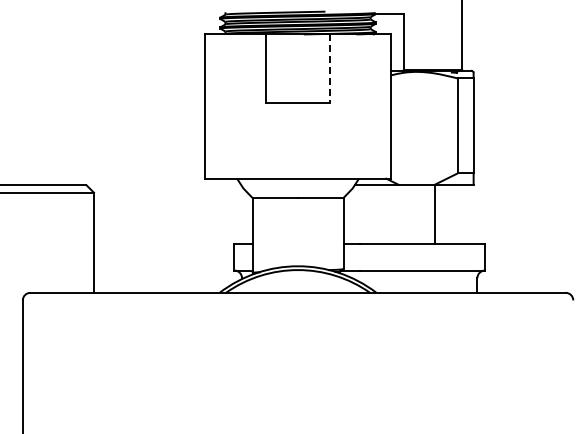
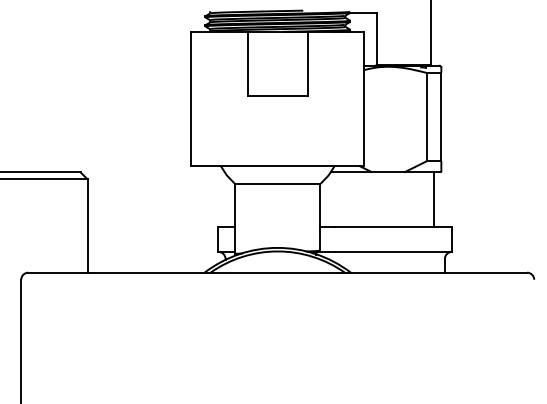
line: (330, 69) -> (307, 64), dashed -> solid
line: (434, 213) -> (433, 198), moved

